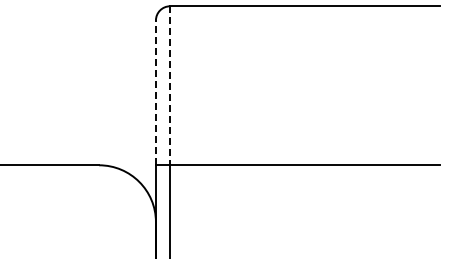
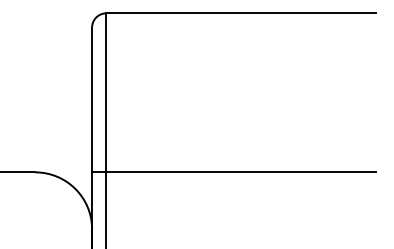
line: (170, 85) -> (106, 92), dashed -> solid
line: (155, 92) -> (91, 99), dashed -> solid

